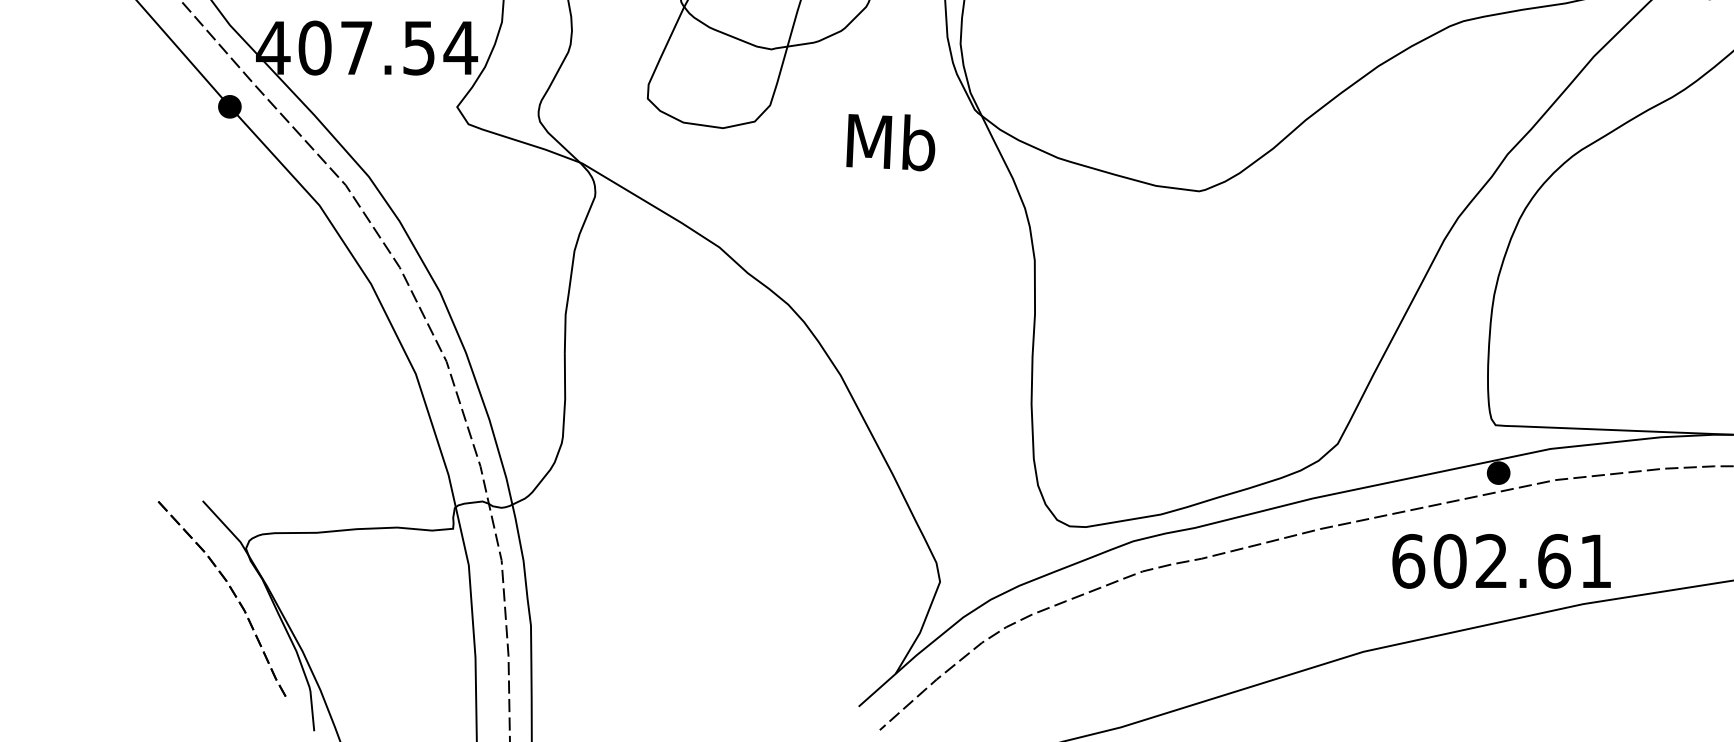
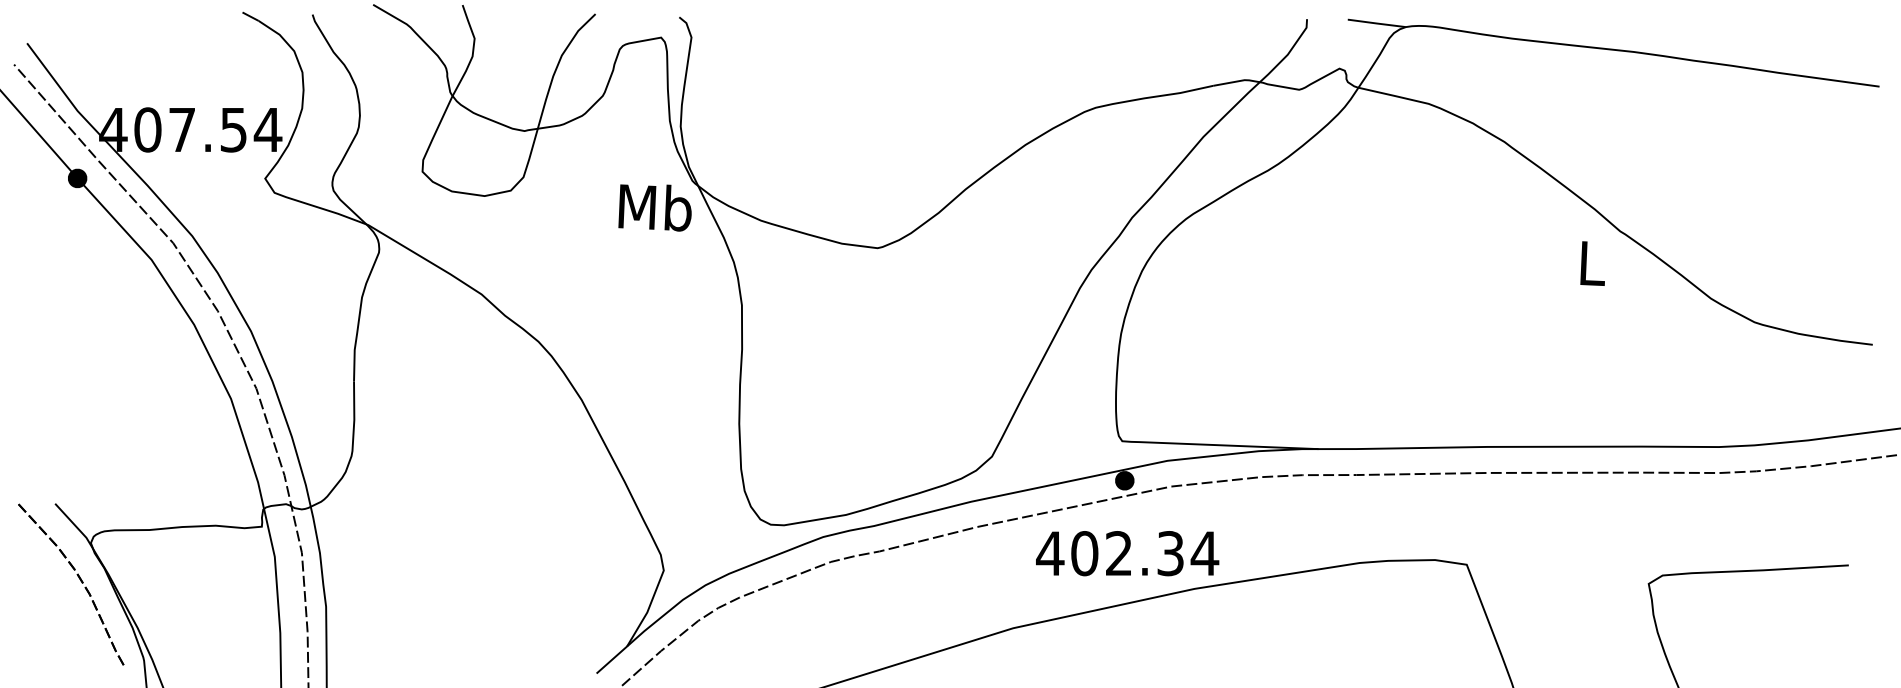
text: (890, 142) -> (654, 207), moved
text: (1501, 561) -> (1127, 553), 602.61 -> 402.34

